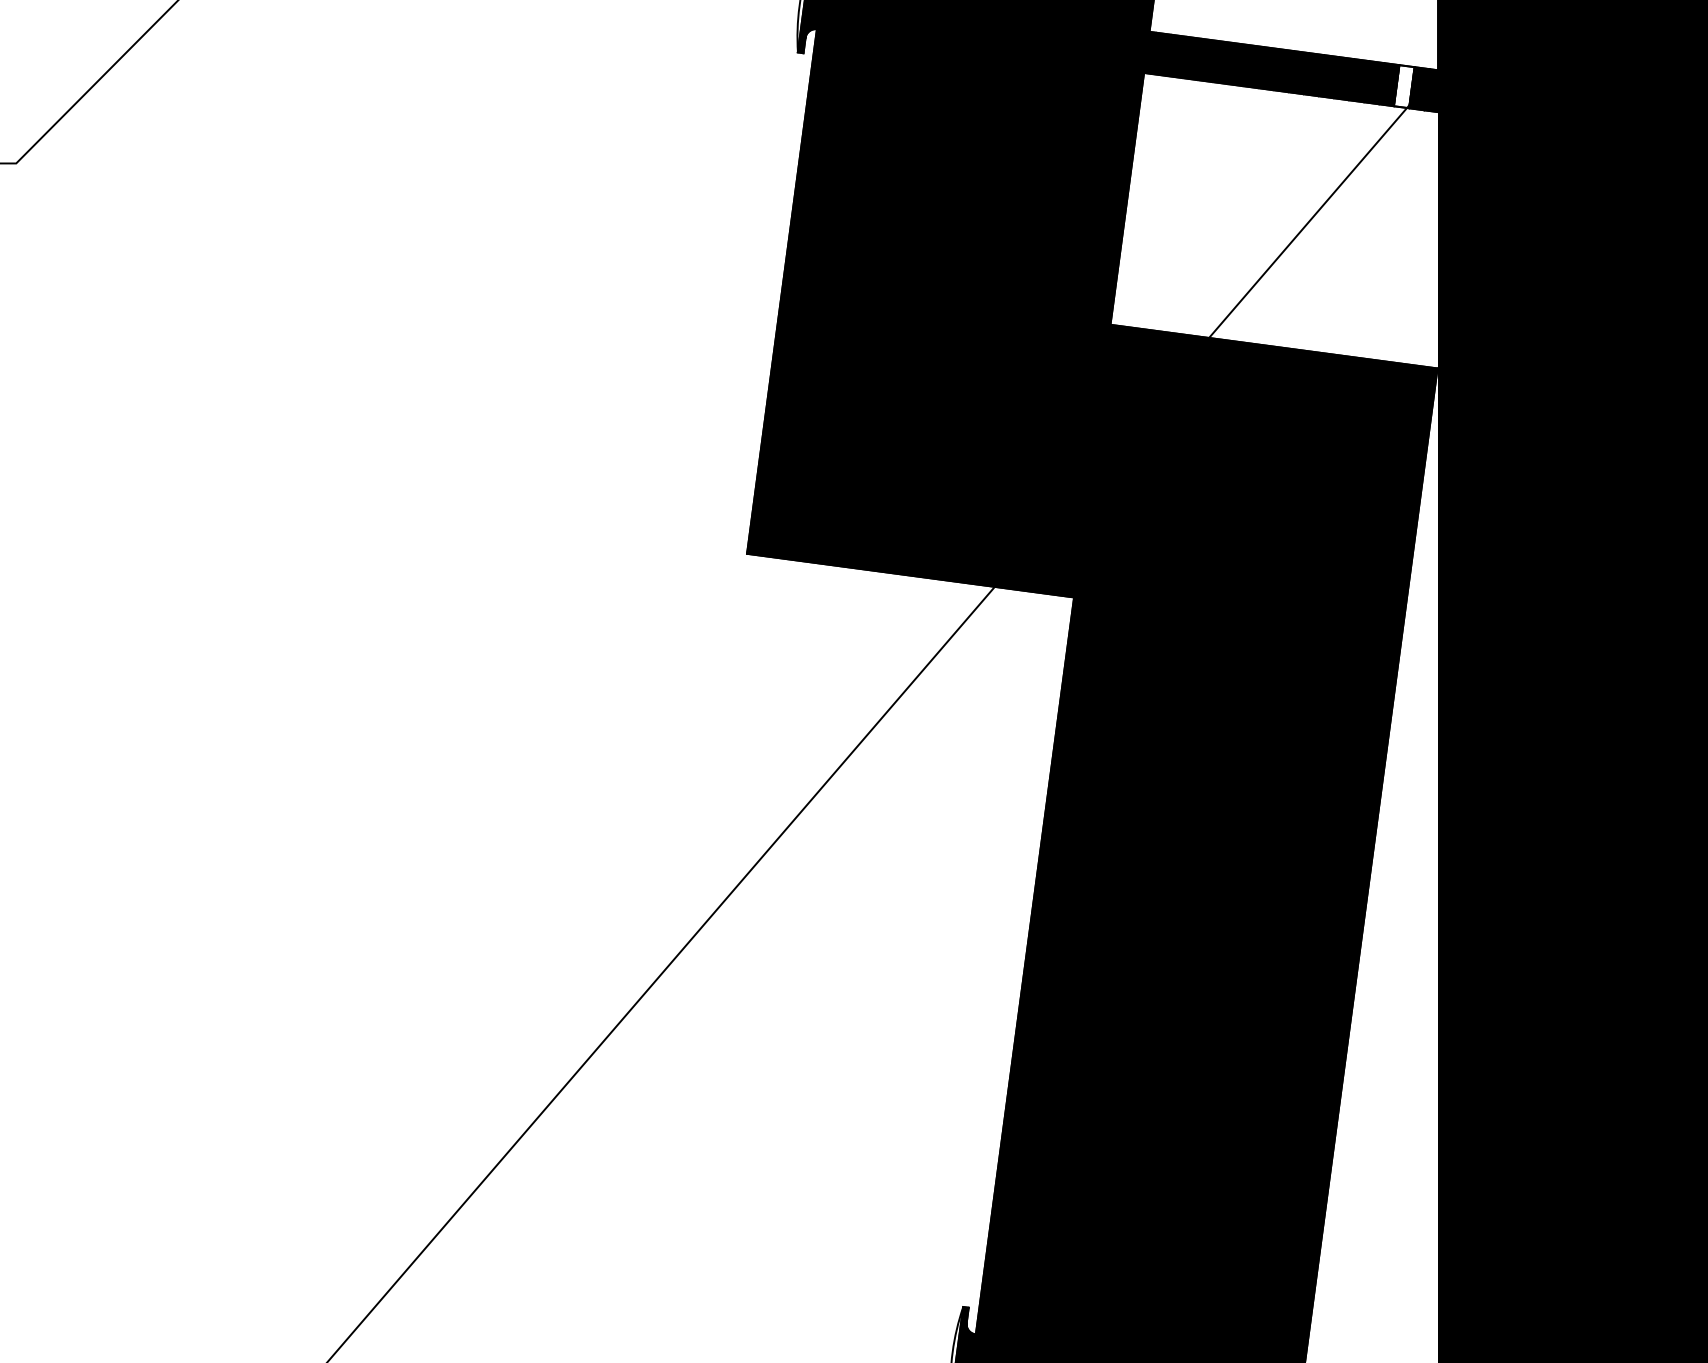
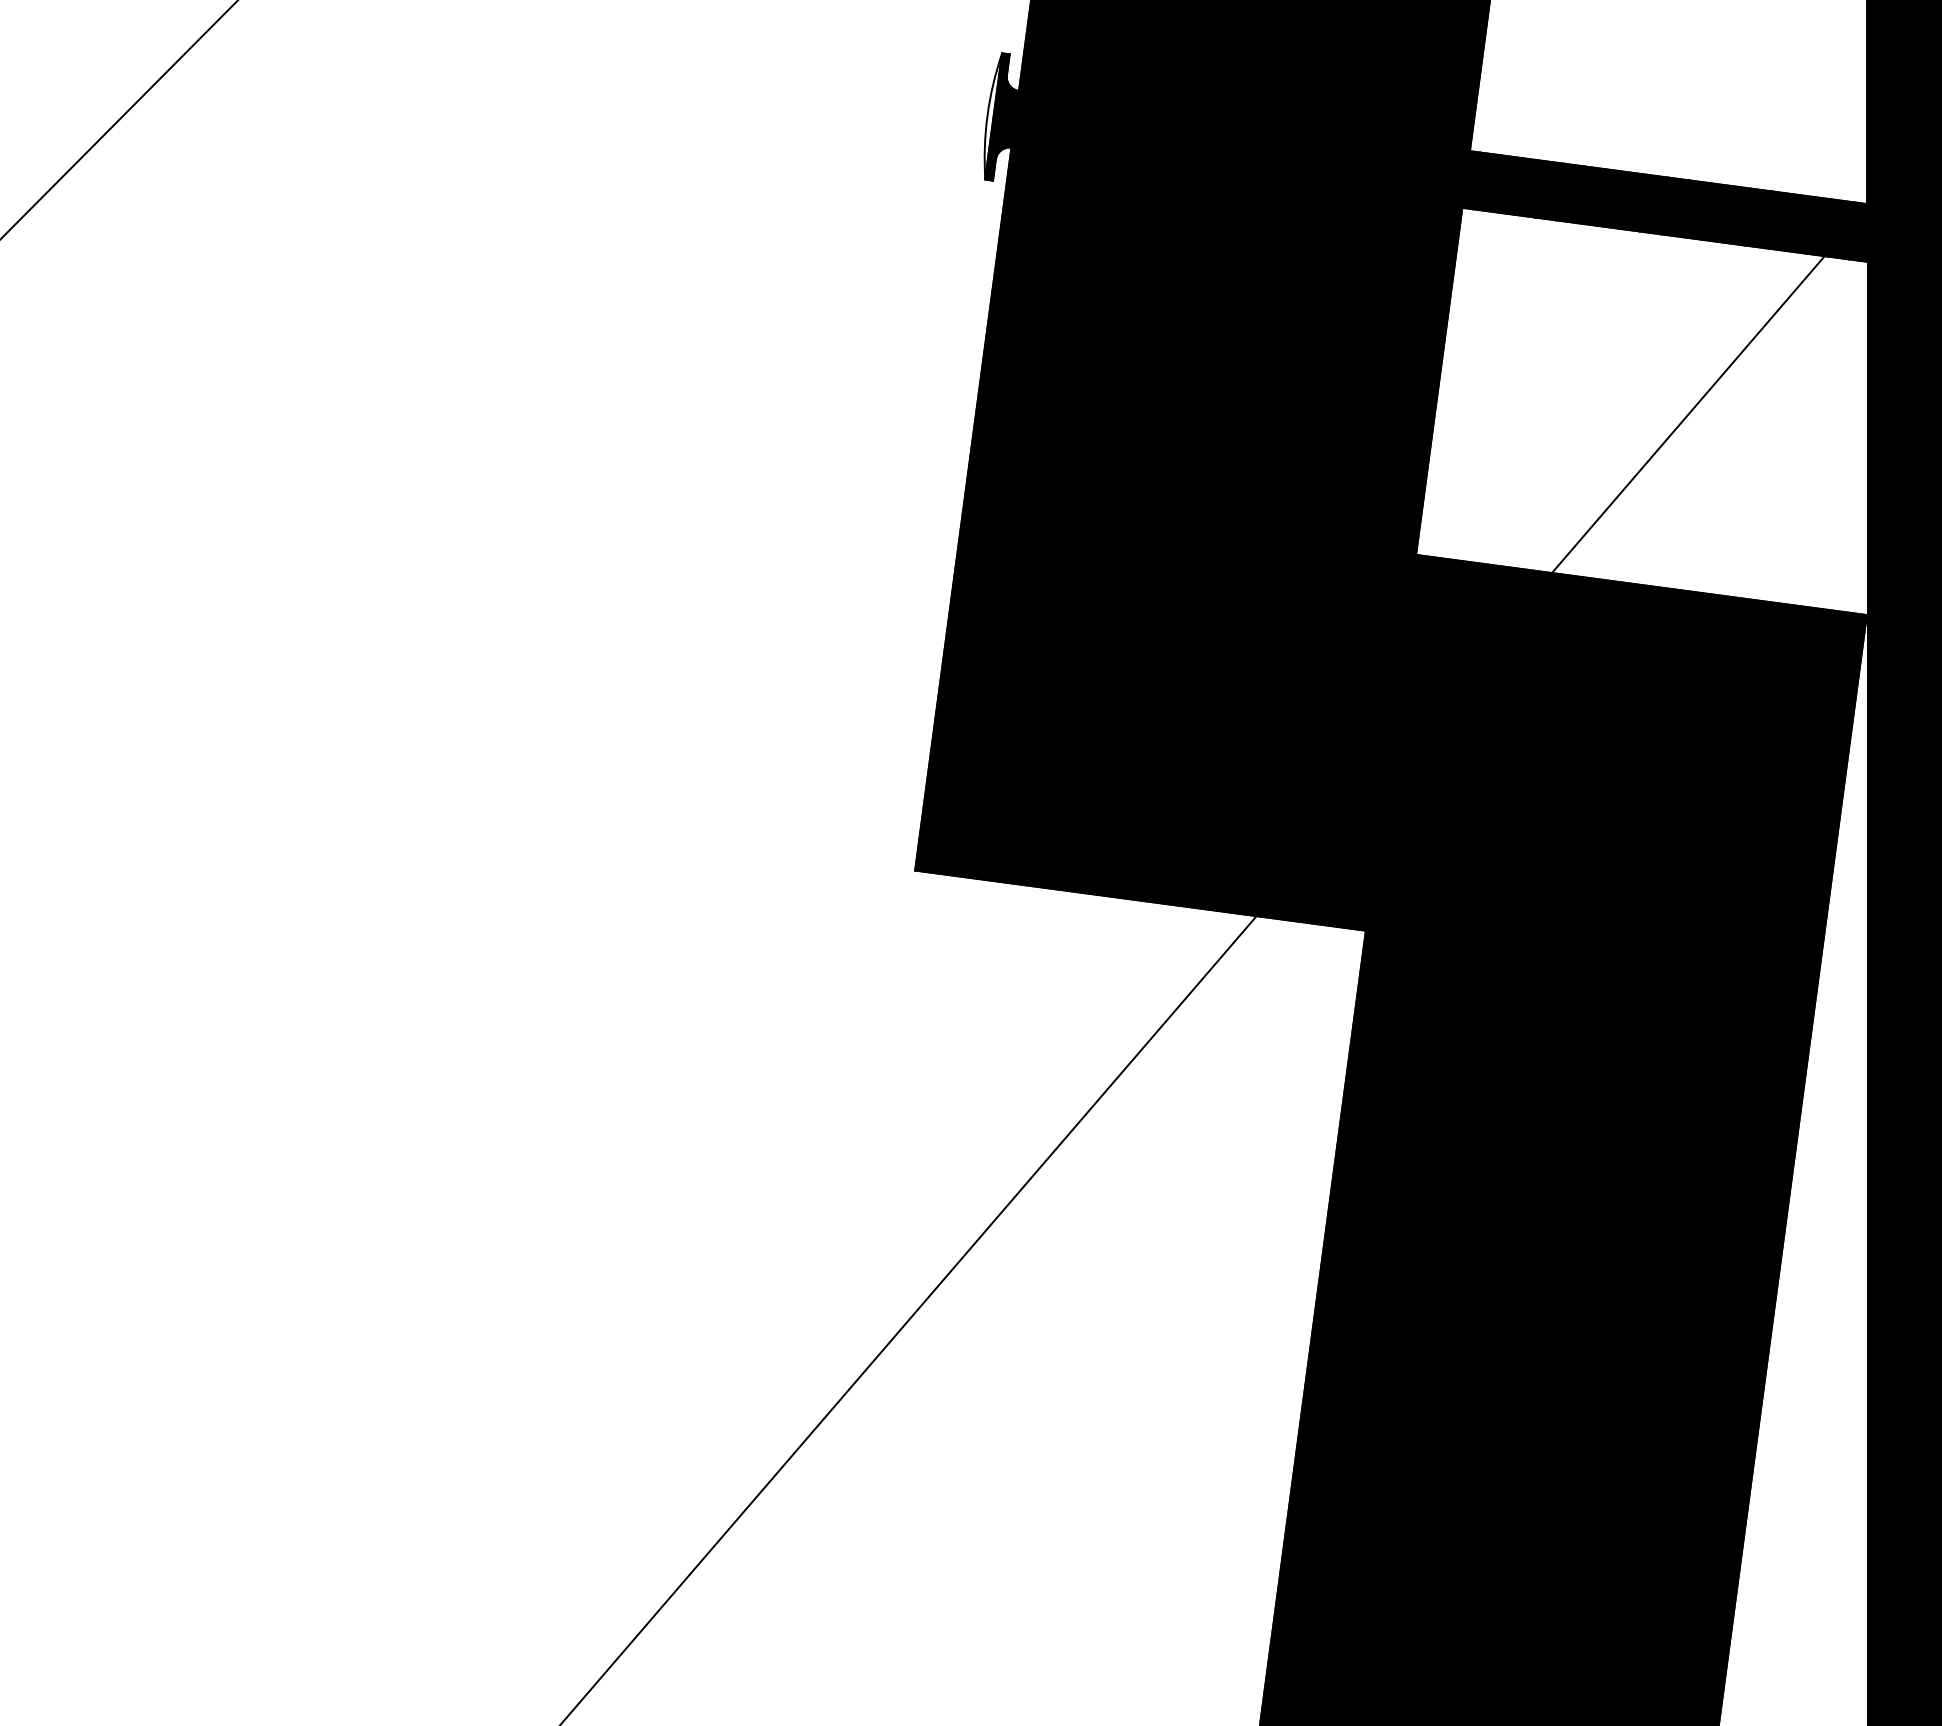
fill: (1403, 86) -> (1819, 226), added

